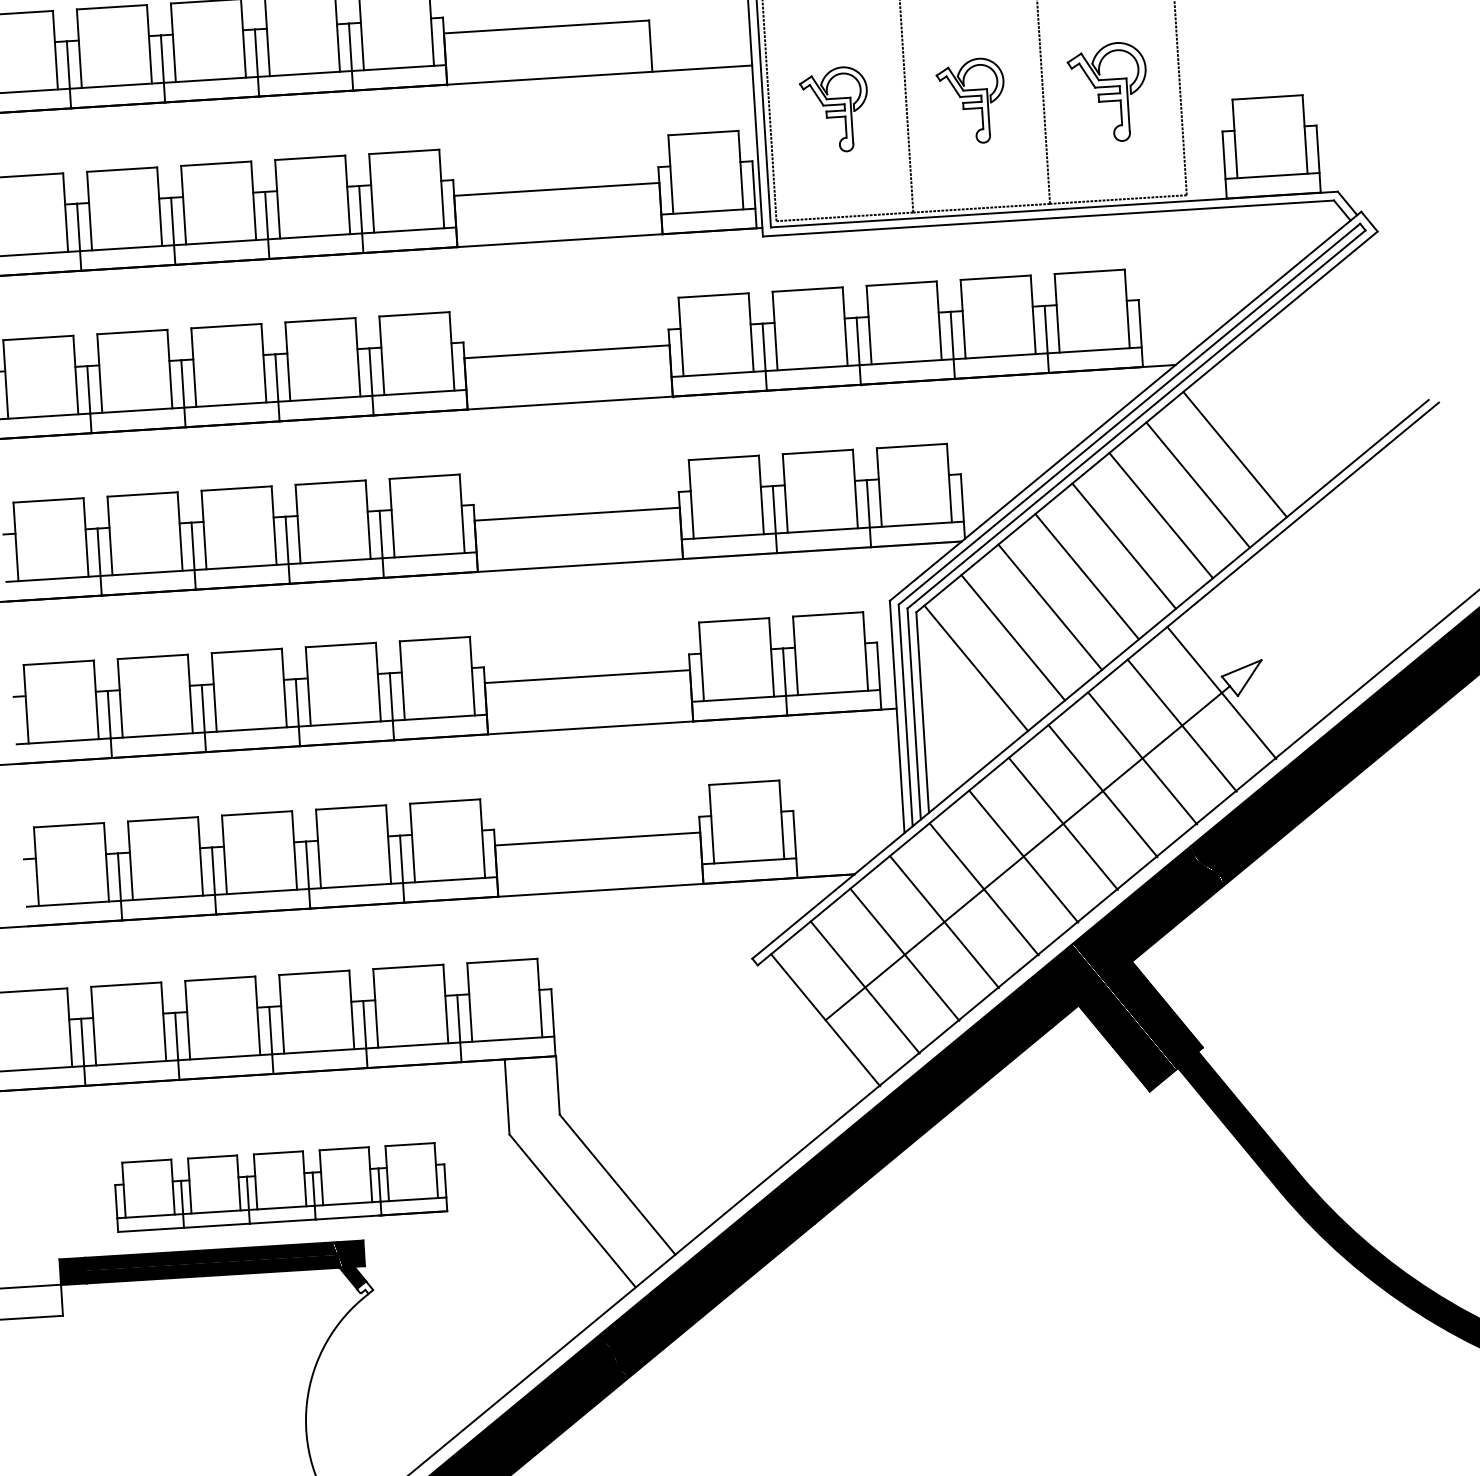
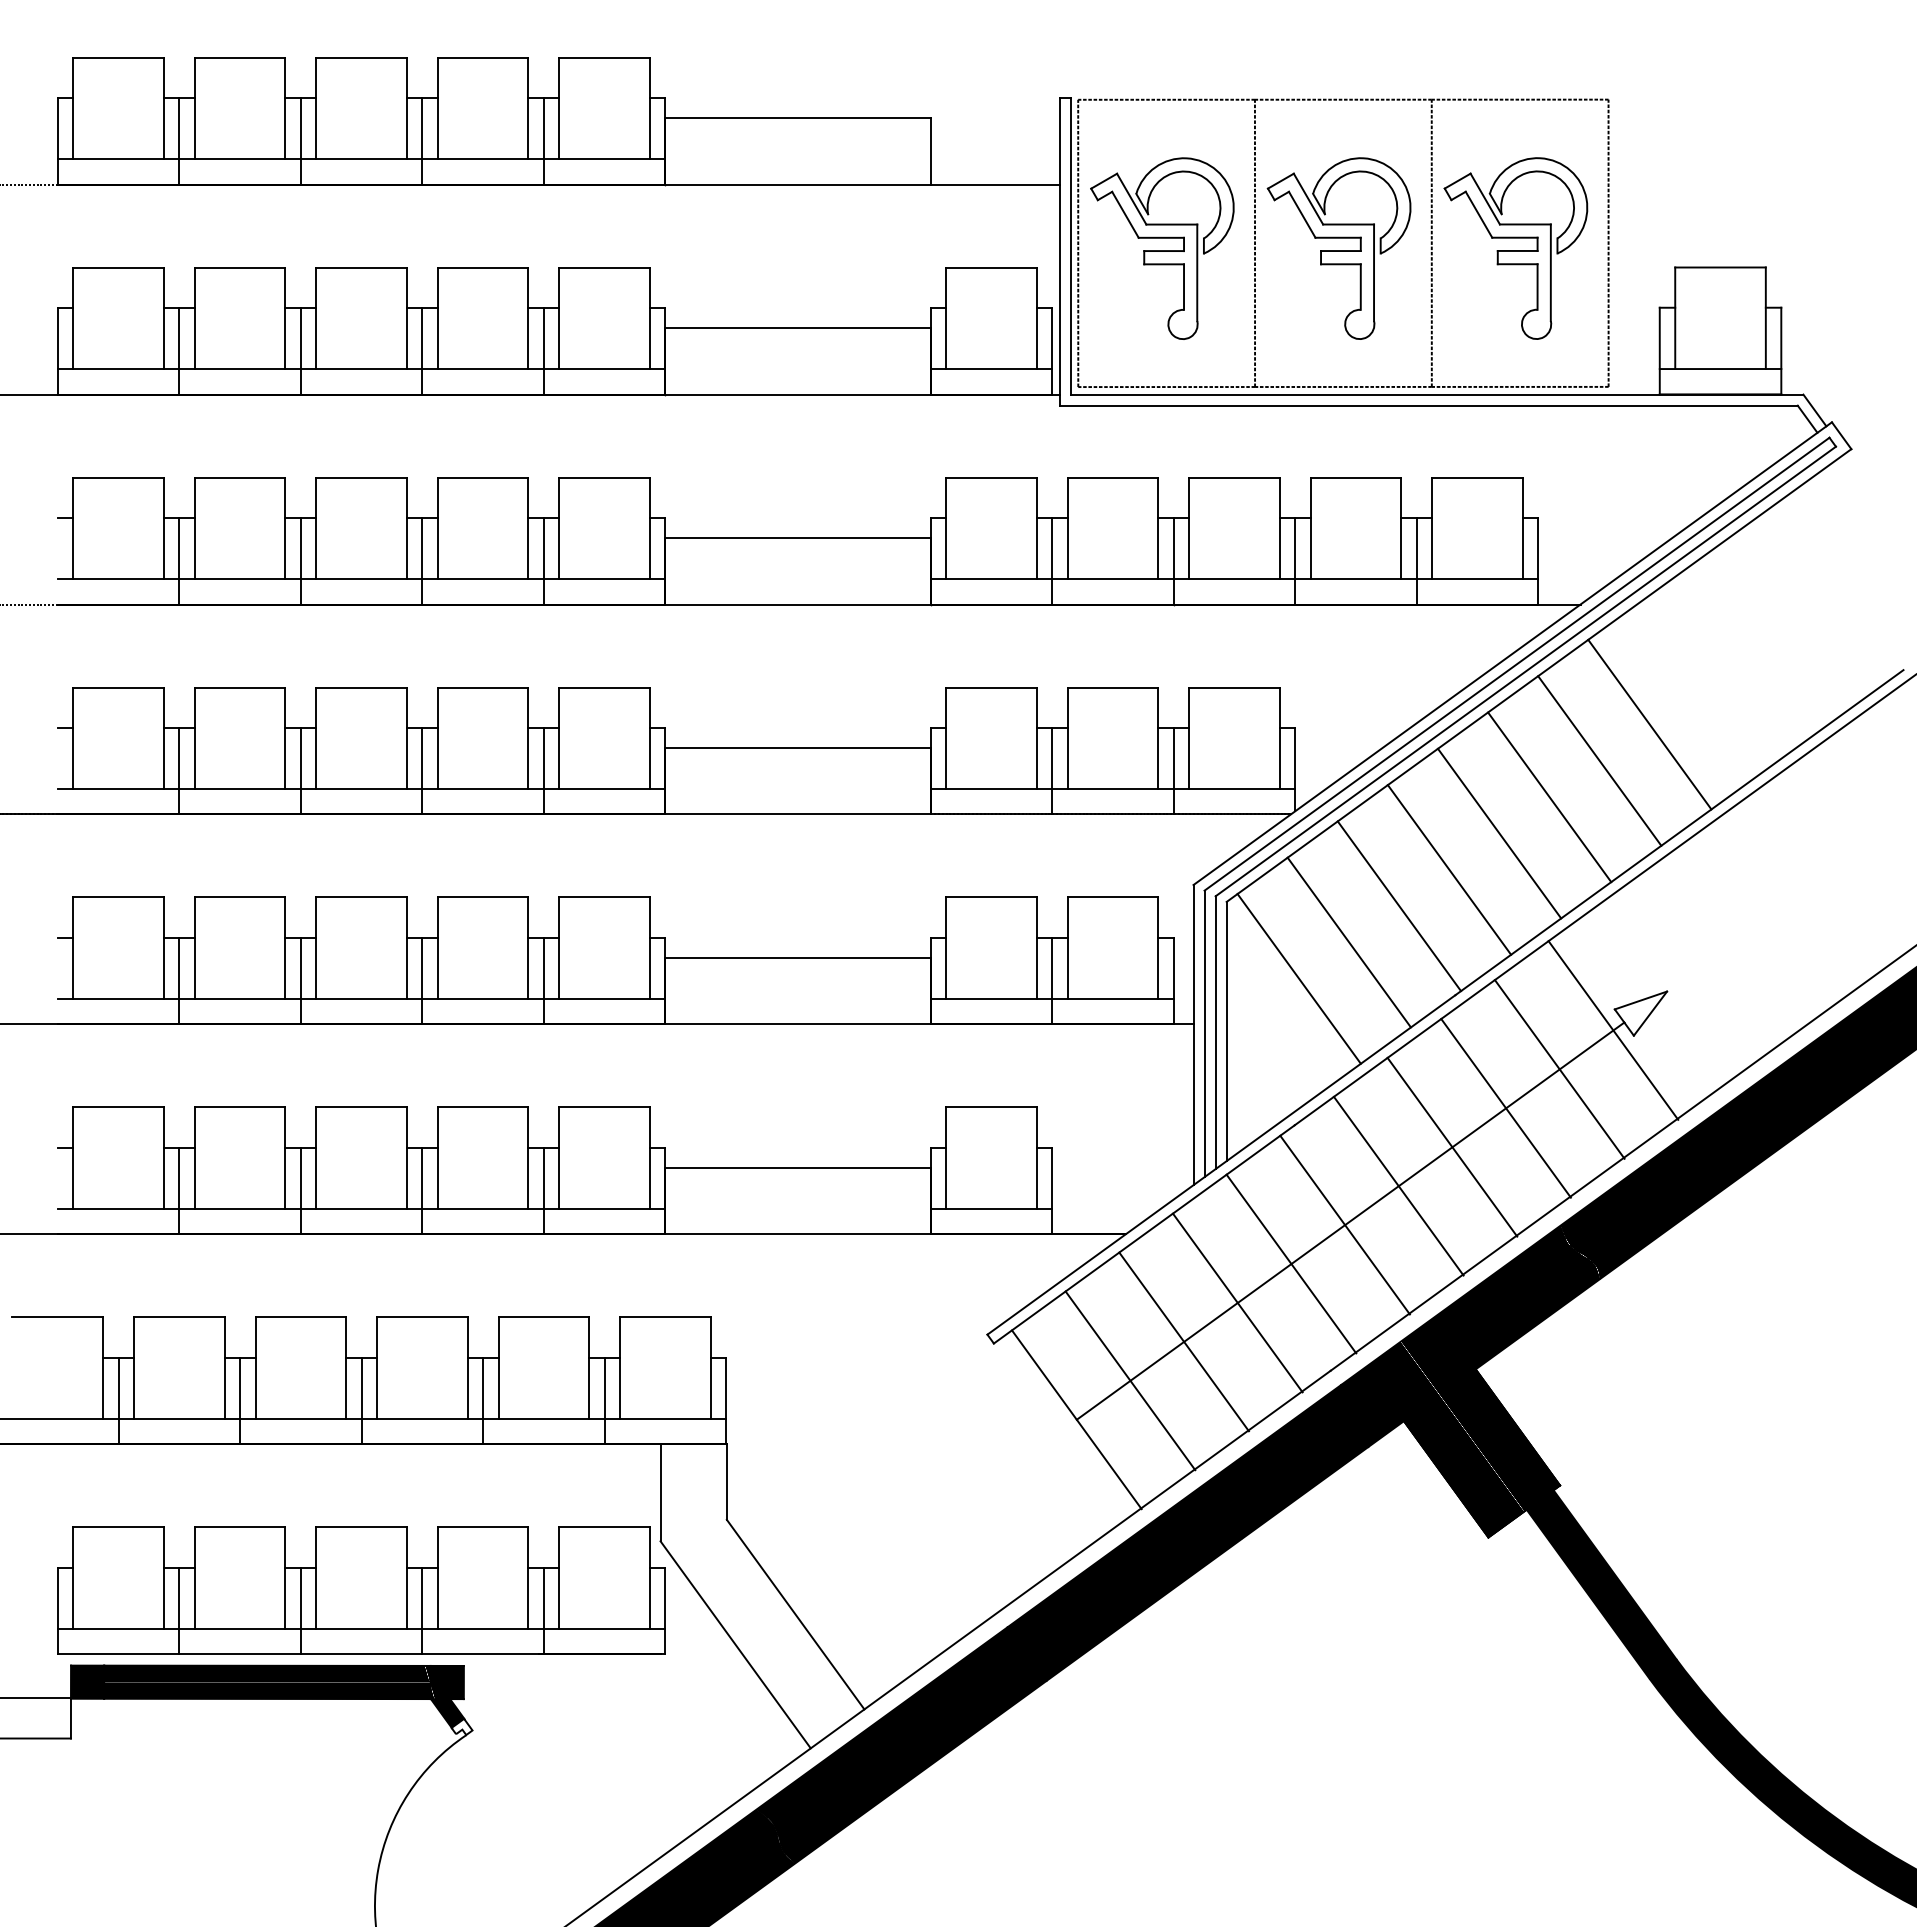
part: (1108, 92) -> (1515, 248), size x1.43
part: (971, 101) -> (1338, 248), size x1.67
part: (834, 109) -> (1162, 248), size x1.67
part: (280, 1187) -> (361, 1590), size x1.43

